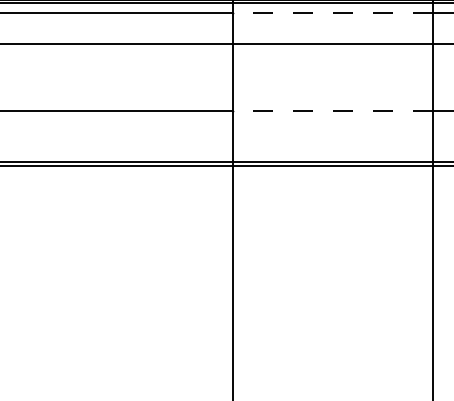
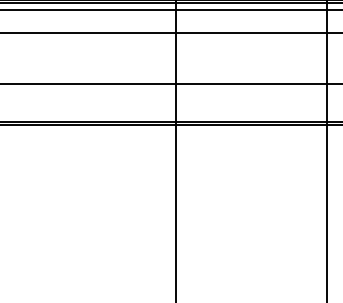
line: (332, 13) -> (251, 10), dashed -> solid
line: (332, 110) -> (251, 83), dashed -> solid

